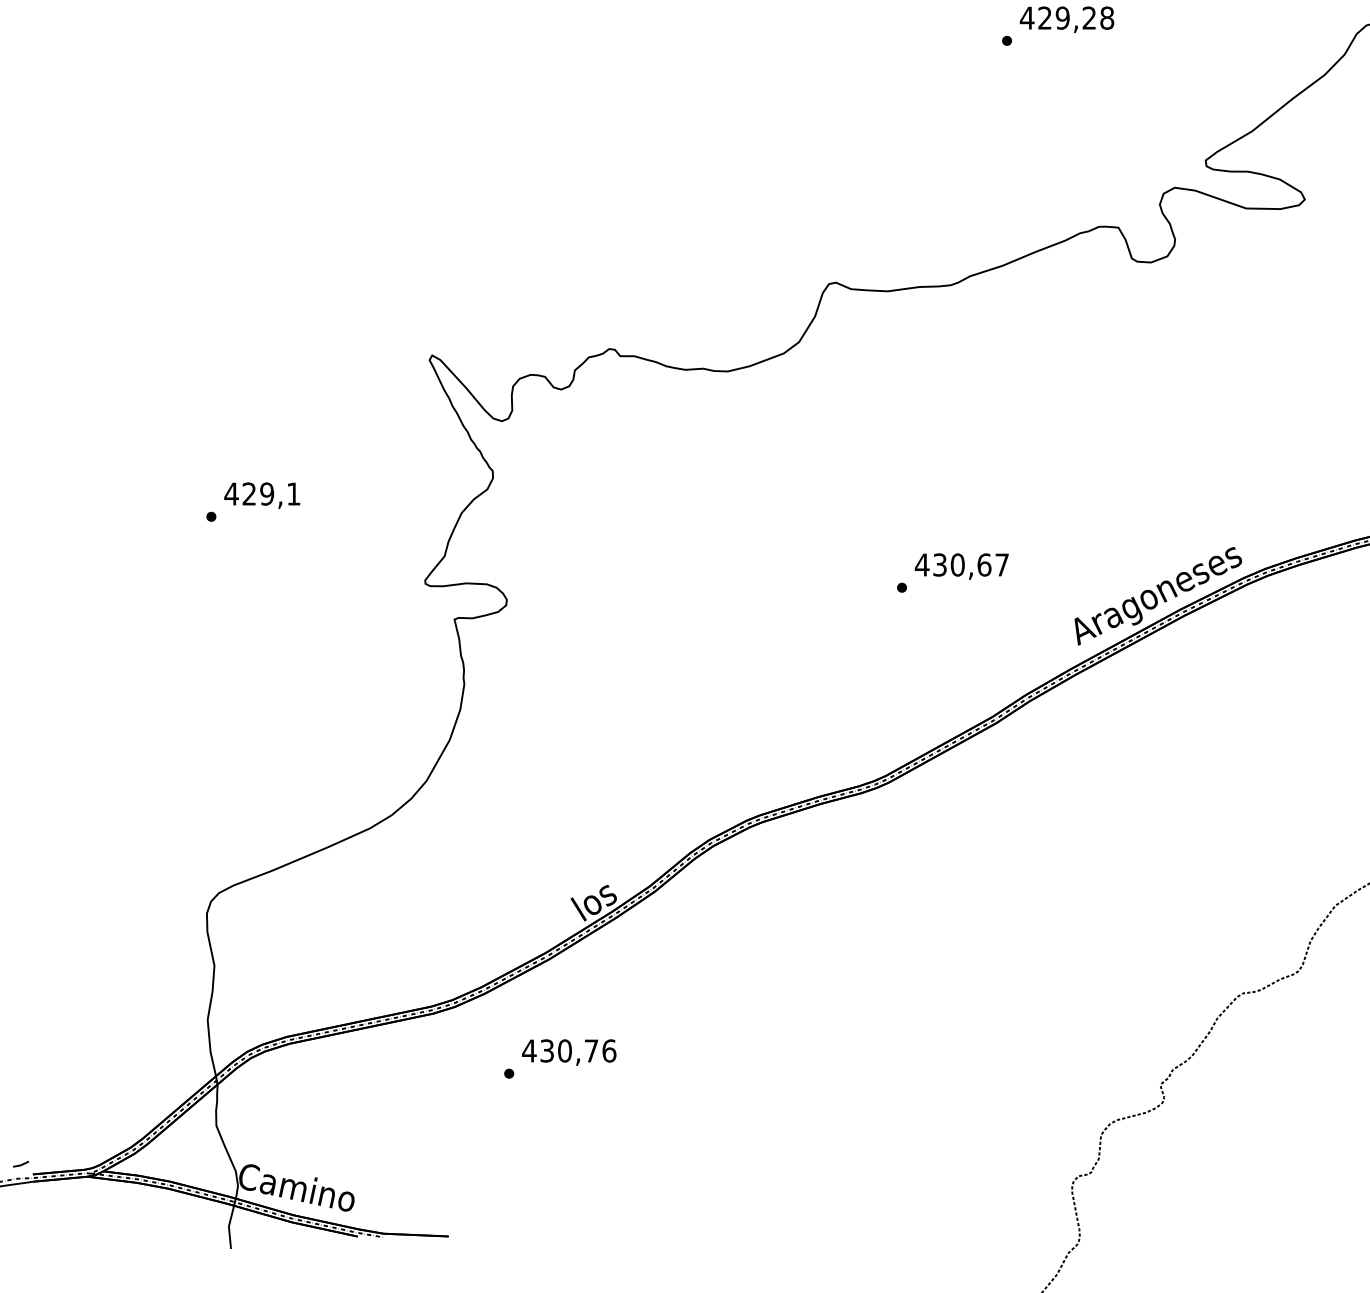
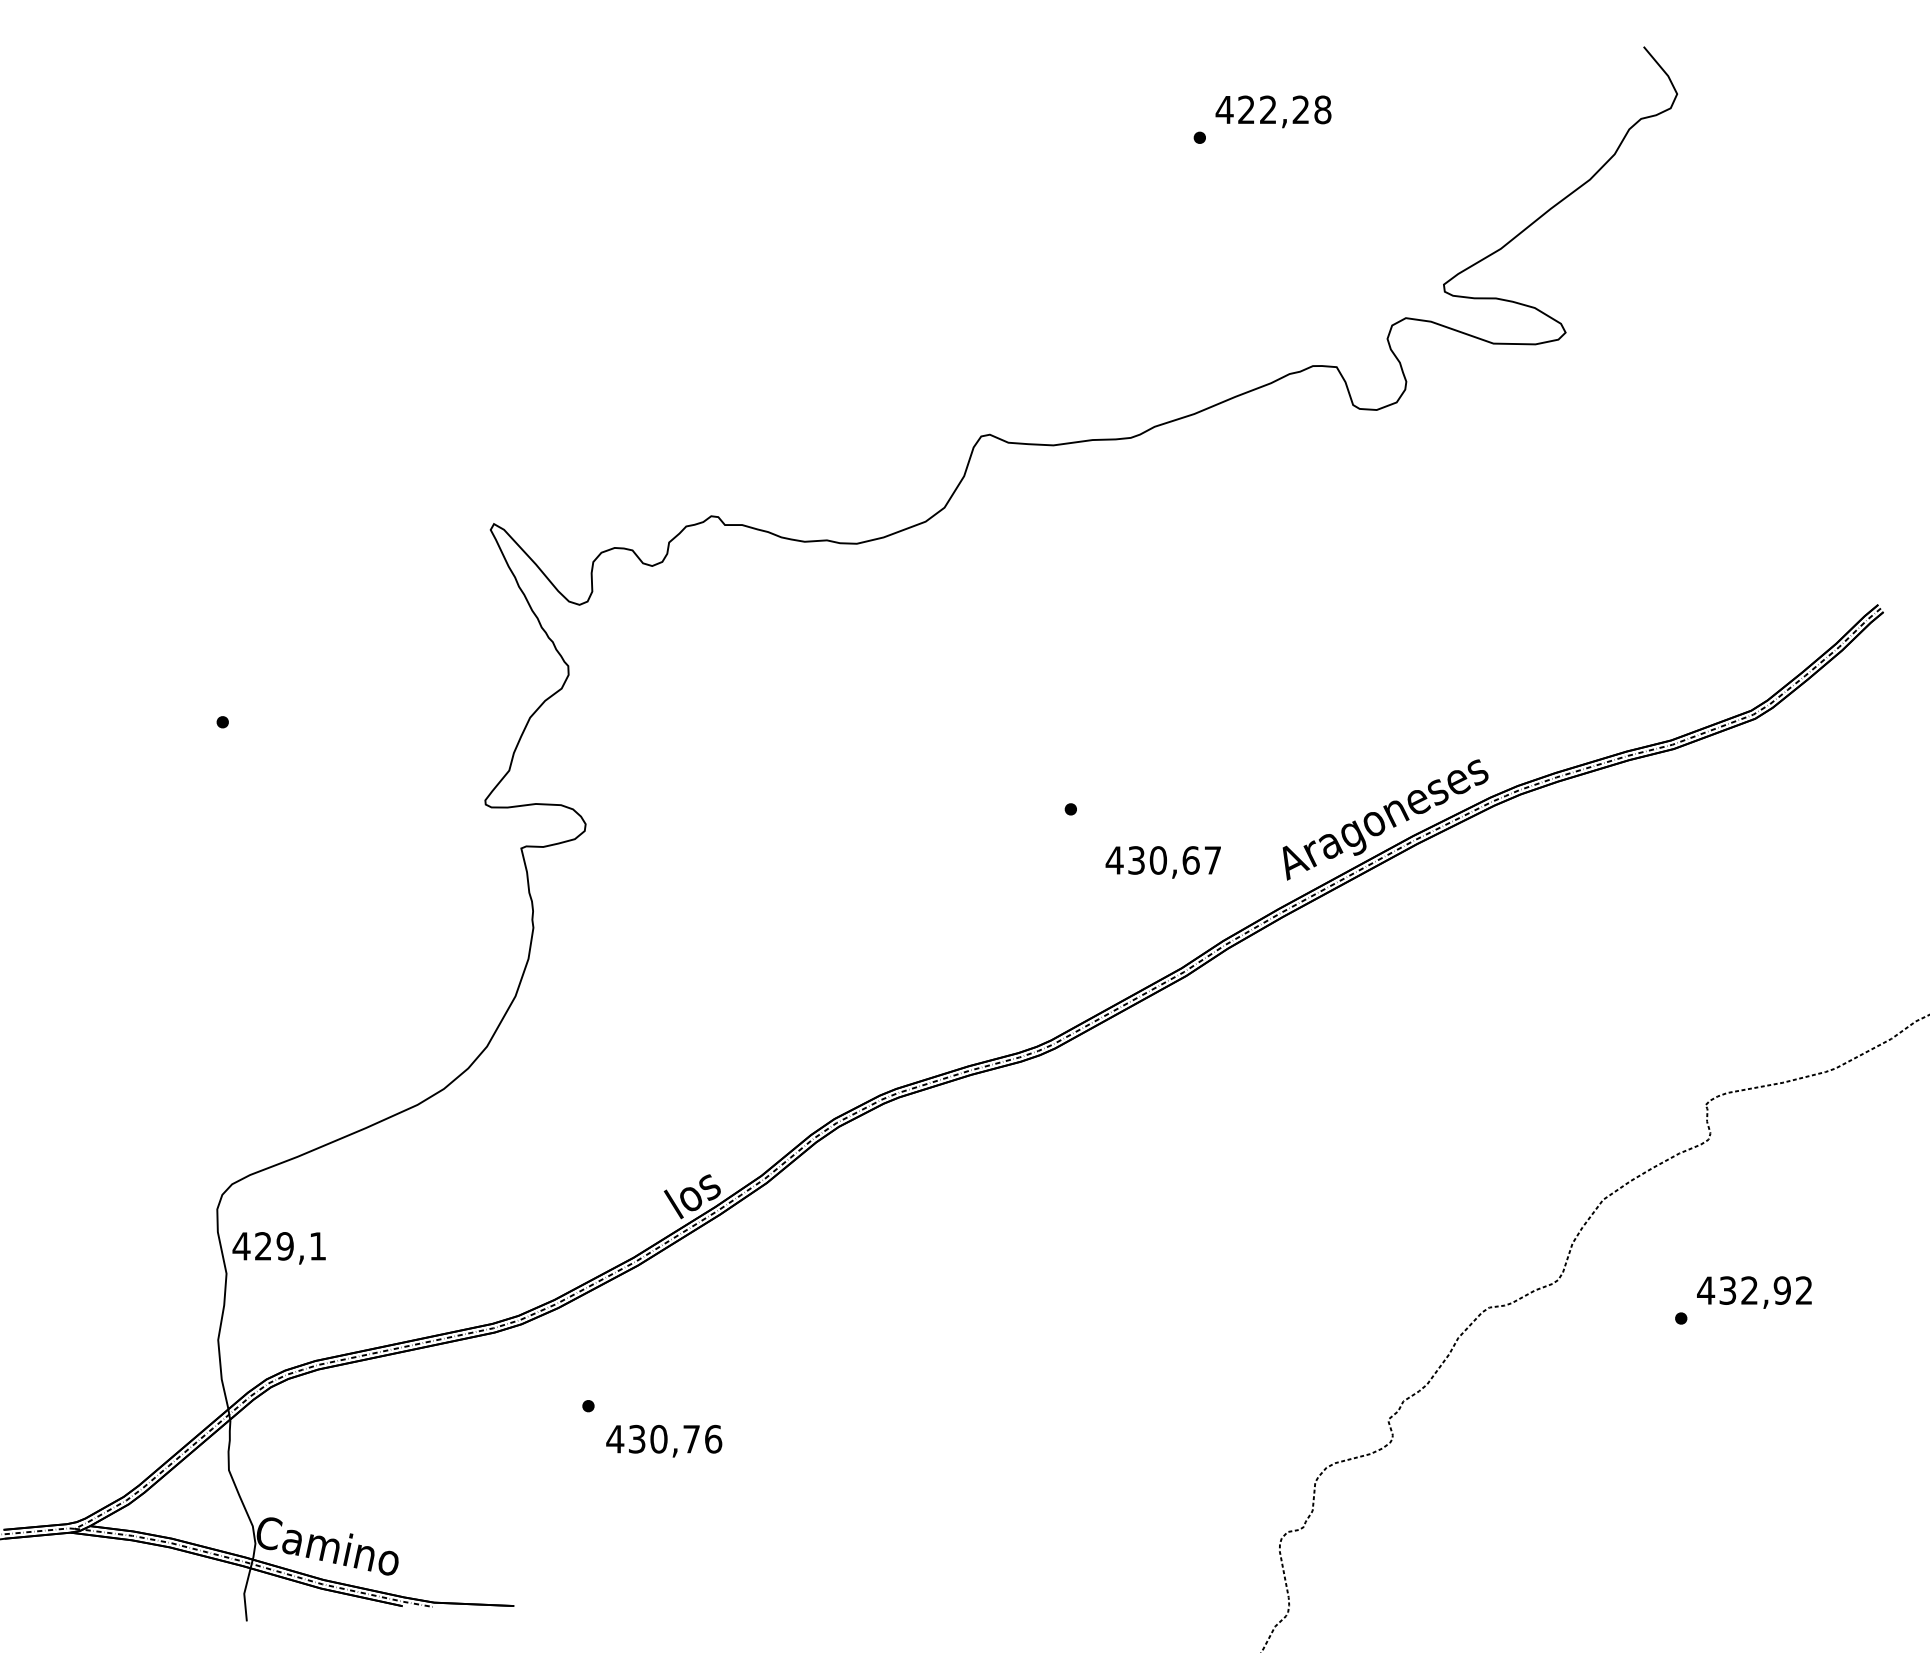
text: (1062, 17) -> (1267, 109), 429,28 -> 422,28
text: (261, 495) -> (278, 1248), moved
text: (961, 566) -> (1162, 862), moved
text: (569, 1052) -> (664, 1441), moved

